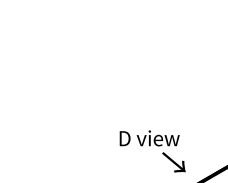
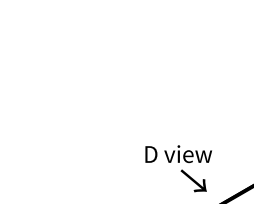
text: (149, 138) -> (178, 154), moved

